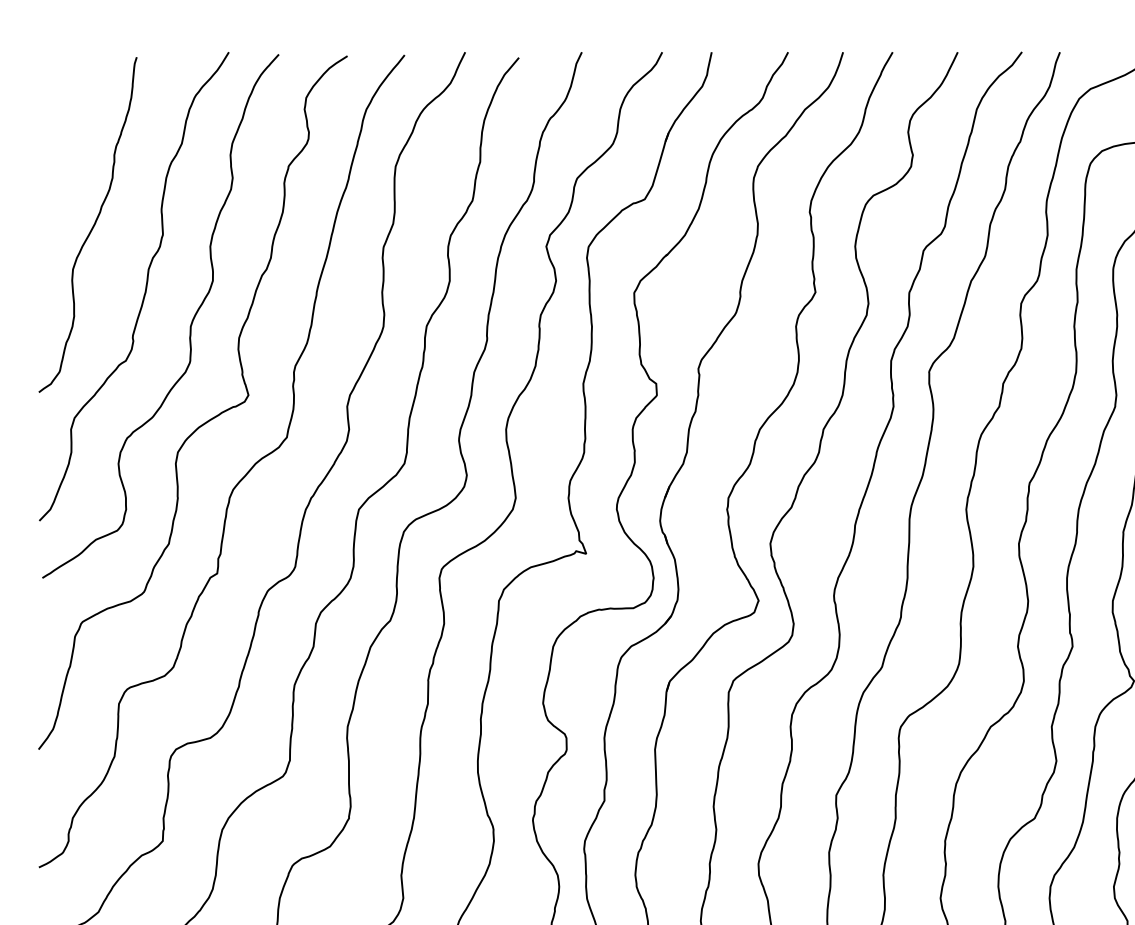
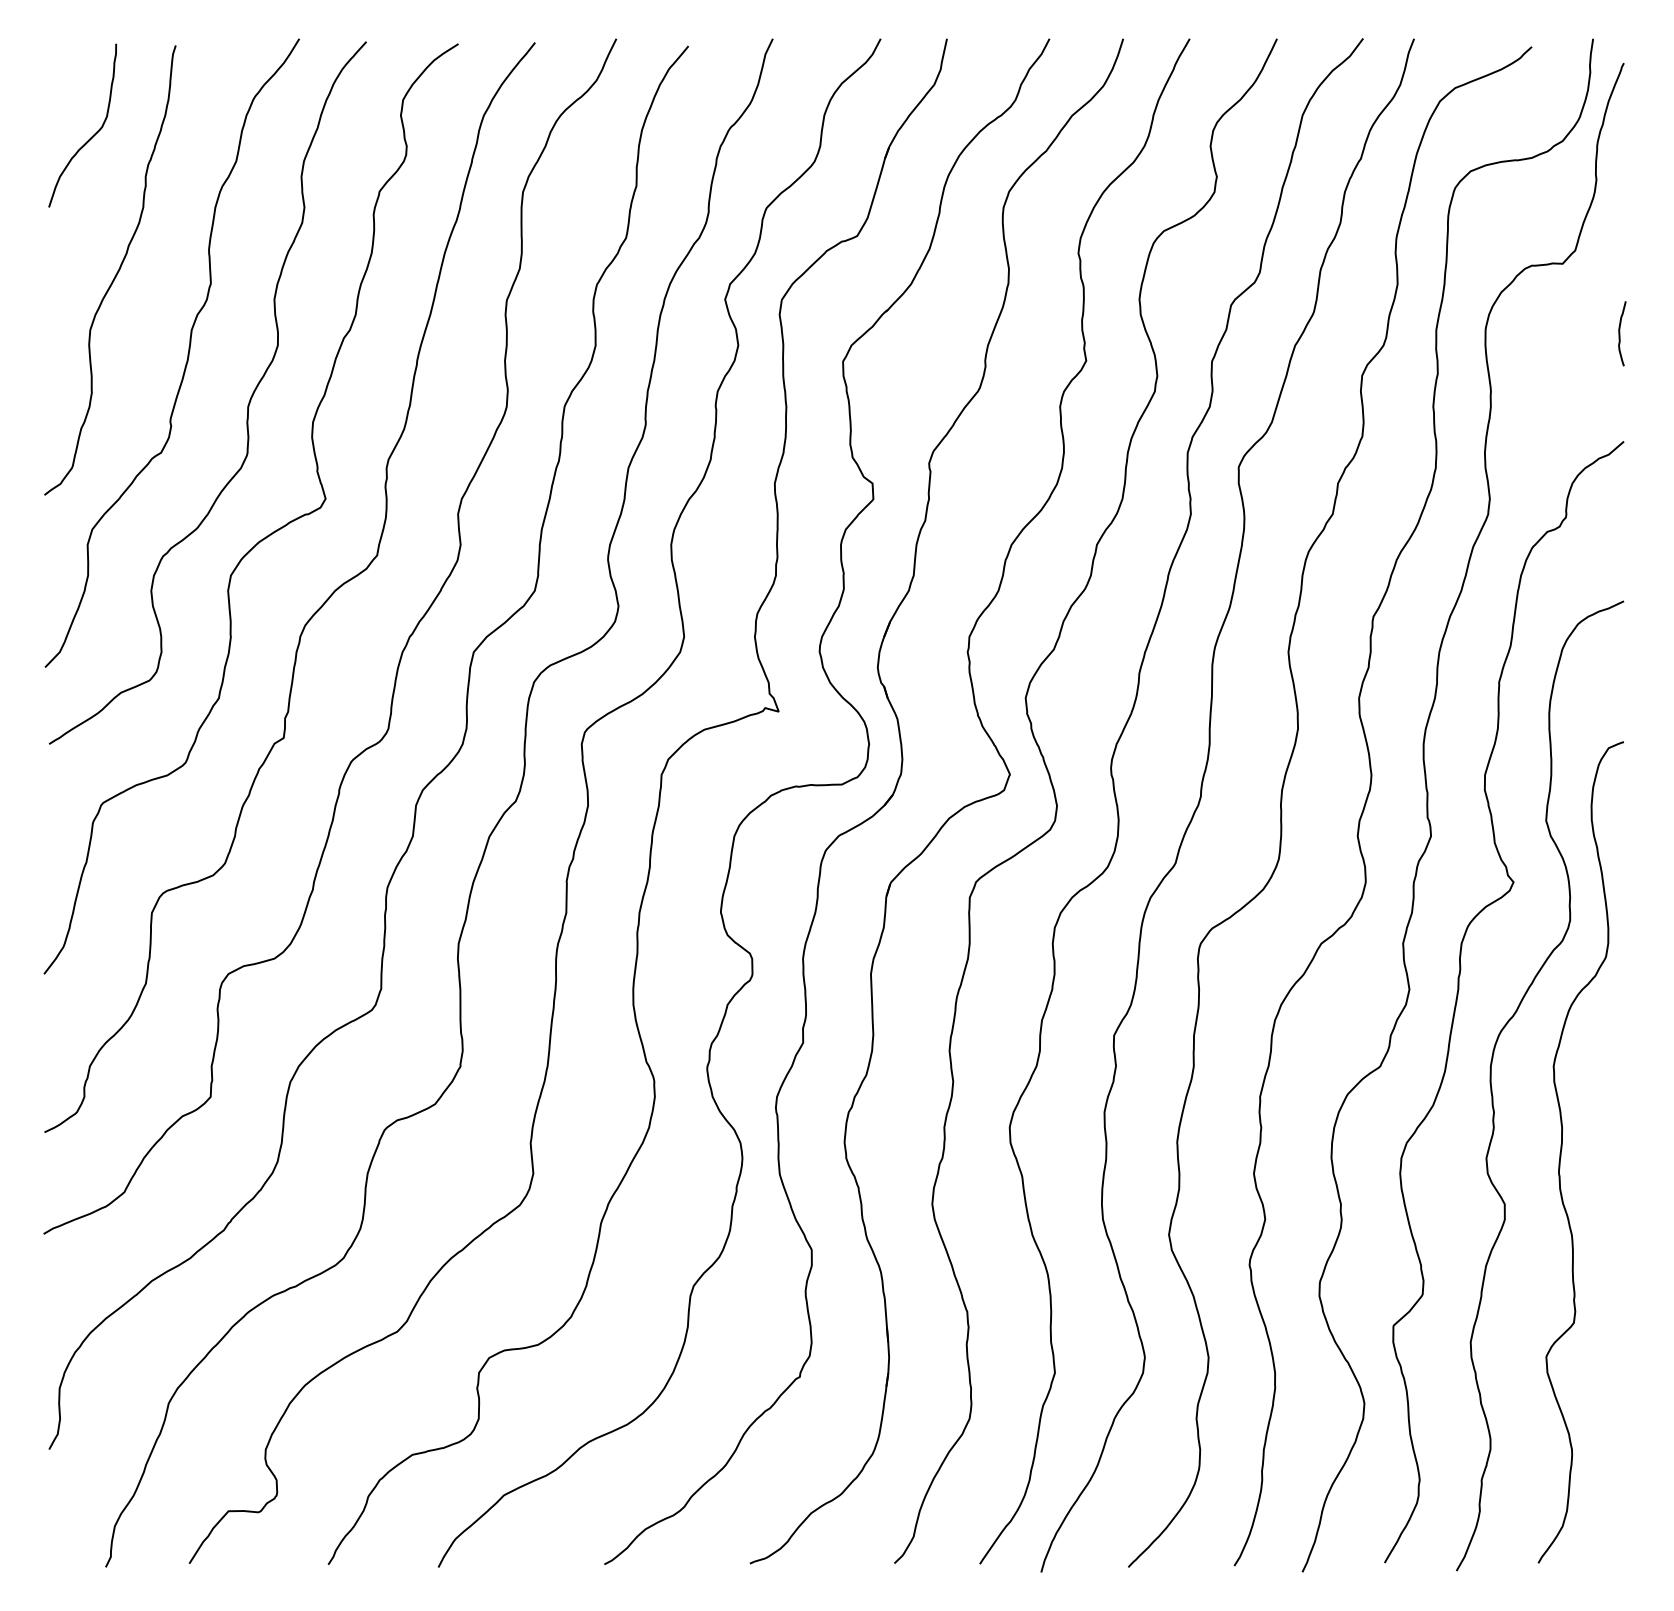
curve: (74, 124) -> (92, 135), added

